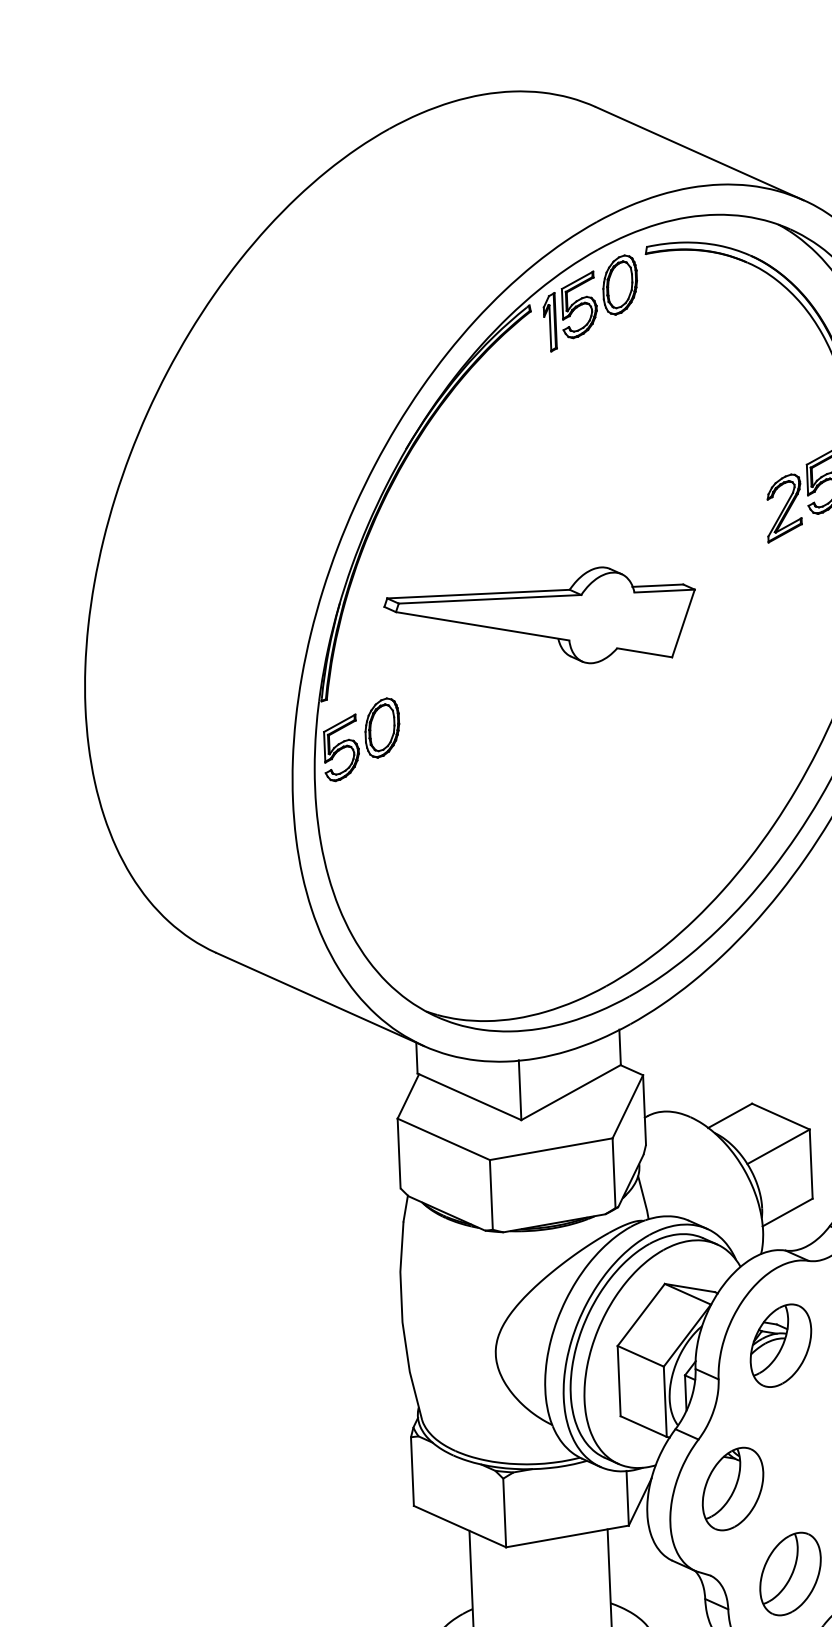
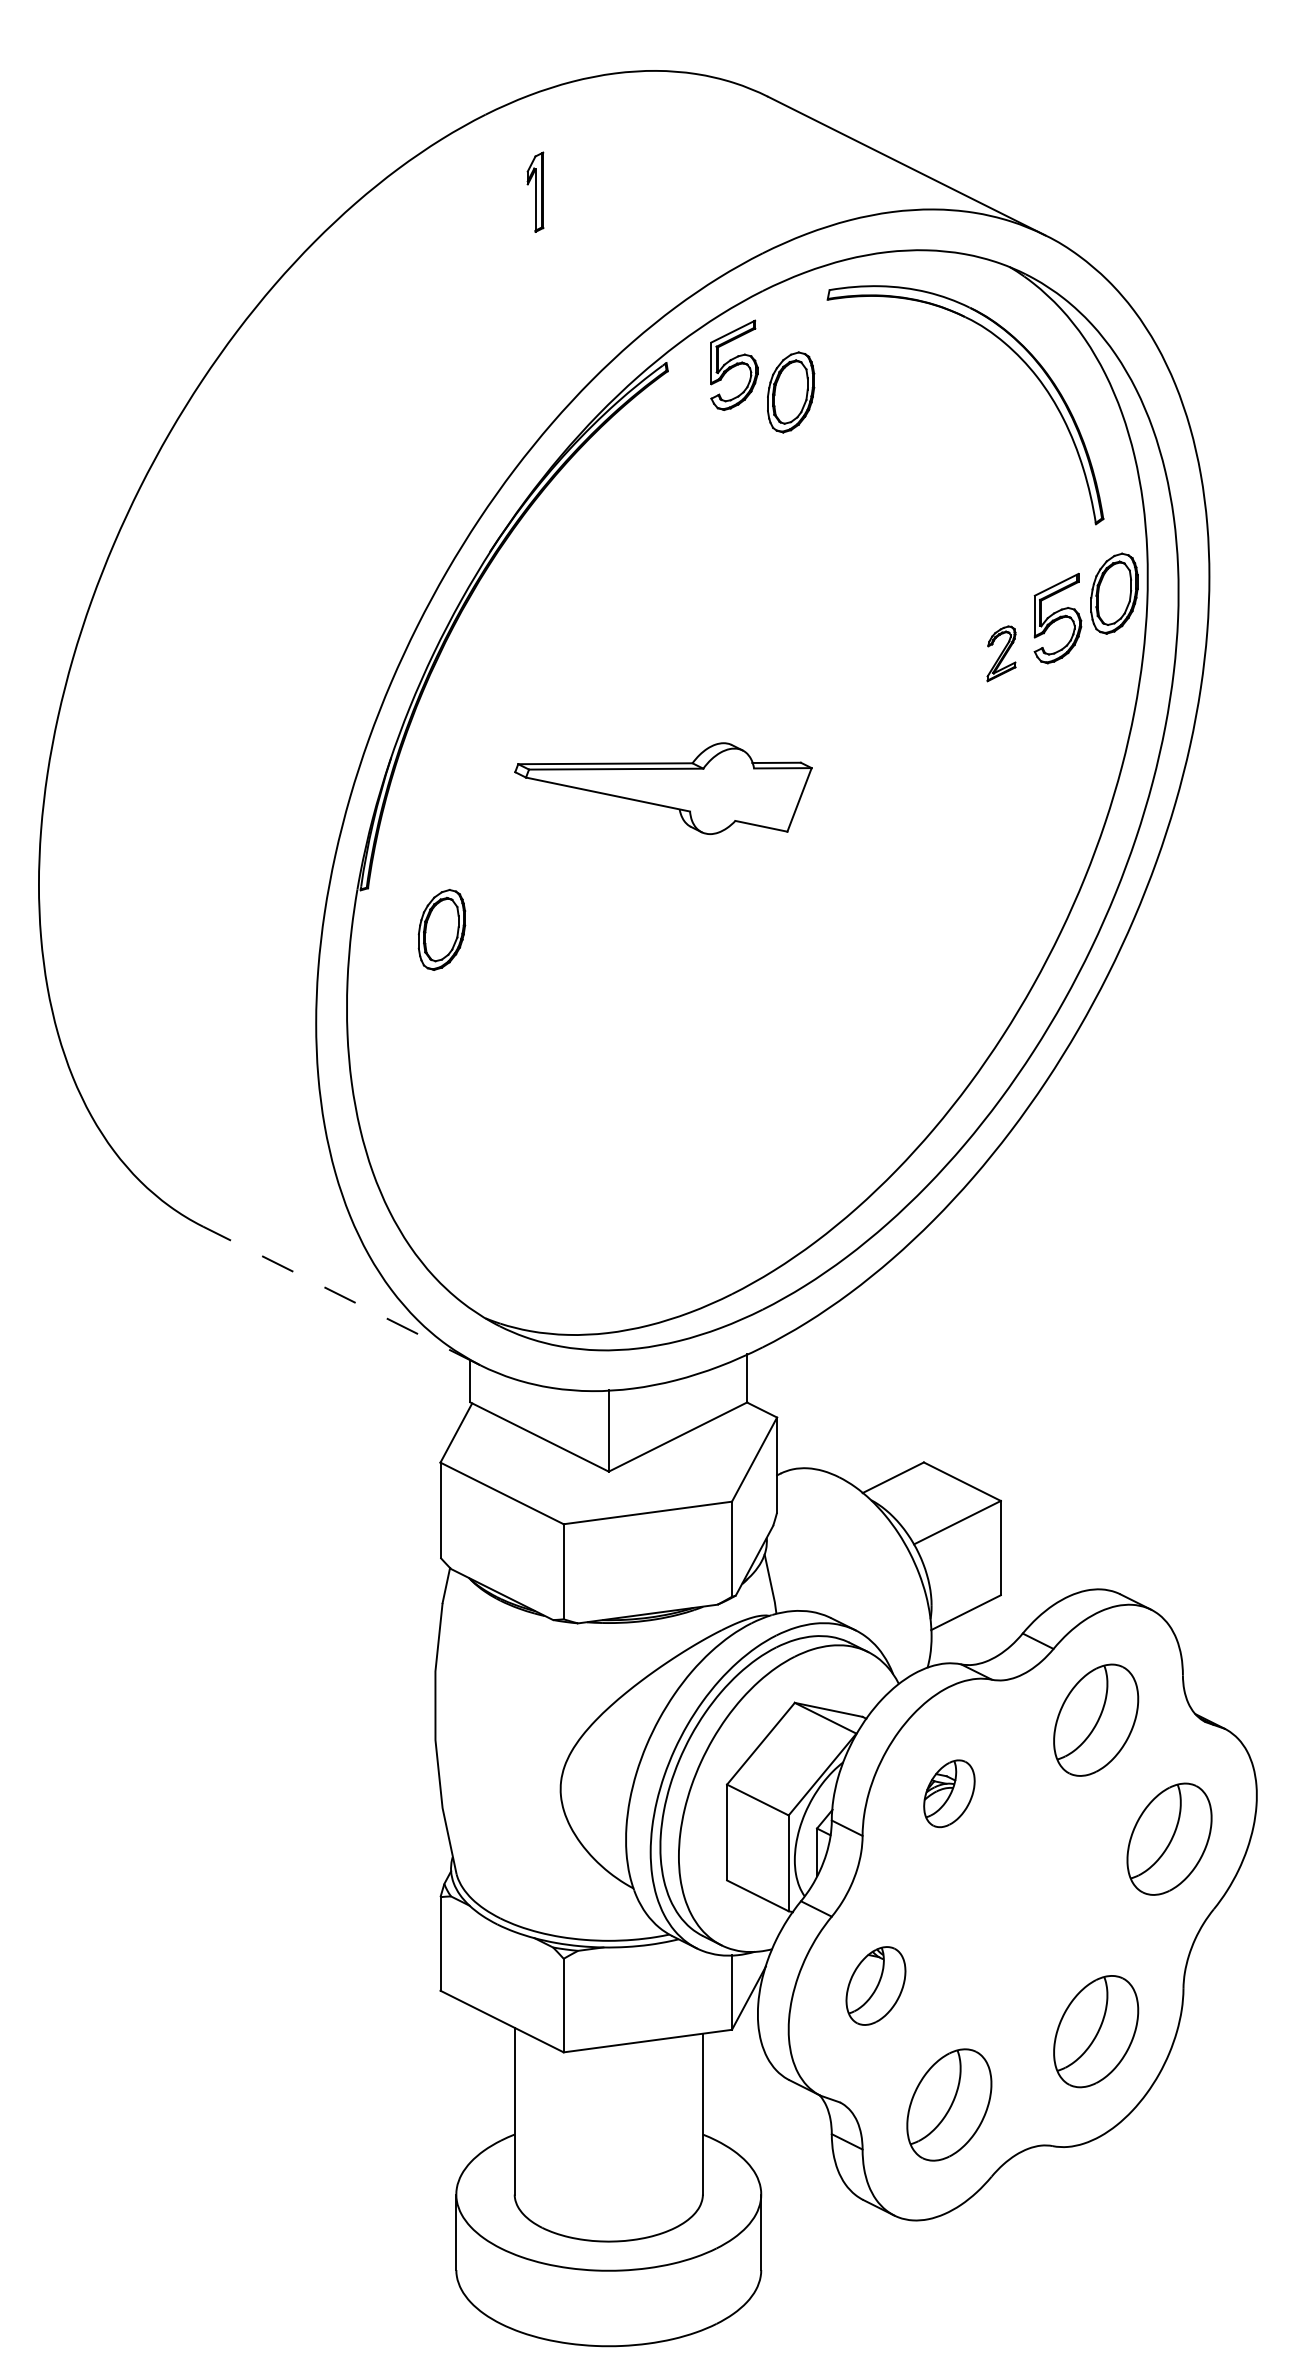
part: (620, 285) -> (791, 392), moved
part: (550, 321) -> (535, 191), moved
part: (784, 508) -> (1001, 653), size x0.6
part: (540, 617) -> (663, 788), size x0.7
part: (341, 747) -> (385, 954), removed
line: (319, 999) -> (341, 1295), solid -> dashed
part: (781, 1345) -> (949, 1793), size x0.6
part: (732, 1488) -> (875, 1985), size x0.7

